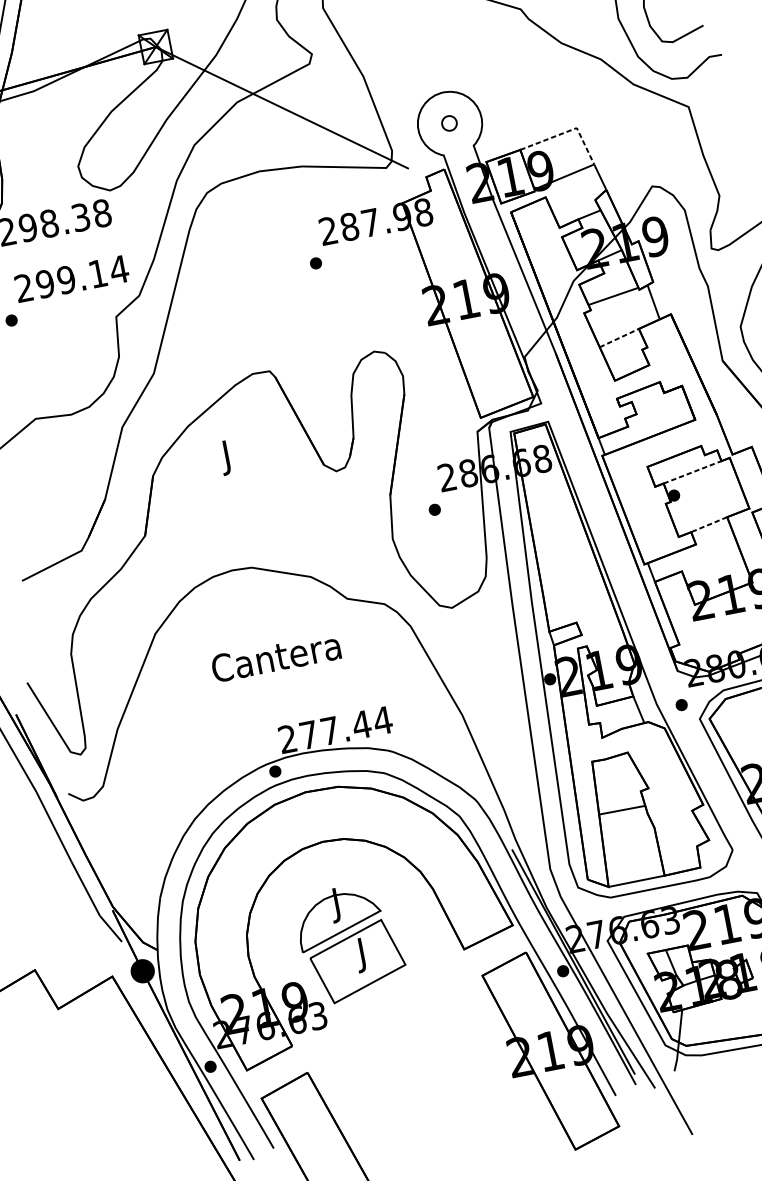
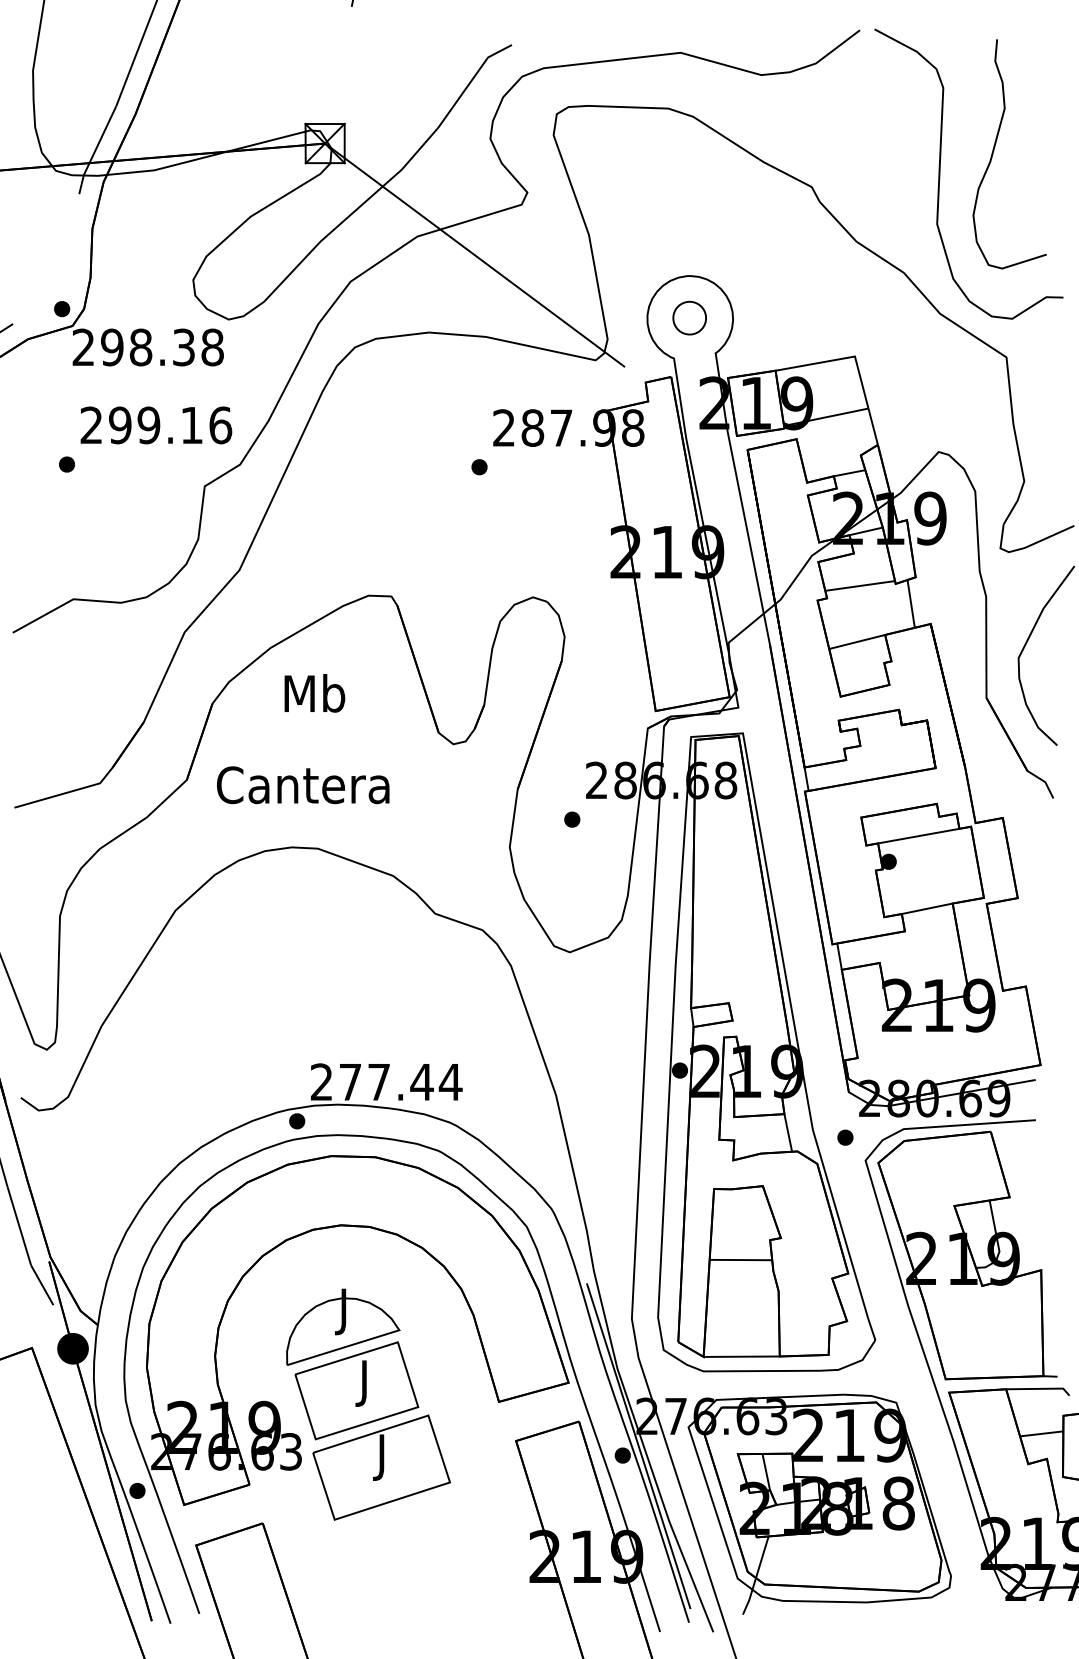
part: (449, 123) -> (689, 317), size x1.67
line: (567, 131) -> (842, 358), dashed -> solid
text: (119, 269) -> (220, 425), 299.14 -> 299.16
line: (619, 337) -> (857, 641), dashed -> solid
text: (227, 457) -> (314, 698), J -> Mb
line: (693, 472) -> (919, 836), dashed -> solid
line: (709, 524) -> (927, 908), dashed -> solid
text: (276, 657) -> (303, 785), moved
part: (387, 1014) -> (381, 1467), added

